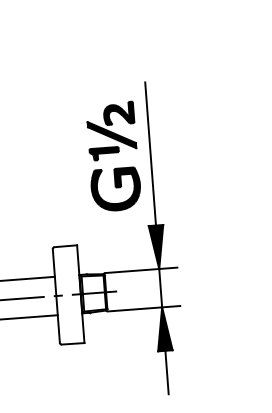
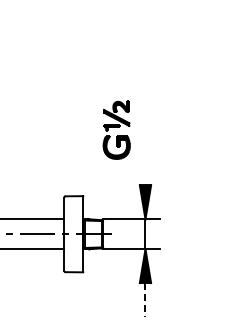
line: (150, 153) -> (145, 129), removed
part: (113, 156) -> (116, 129), size x0.7
line: (167, 371) -> (145, 299), solid -> dashed

